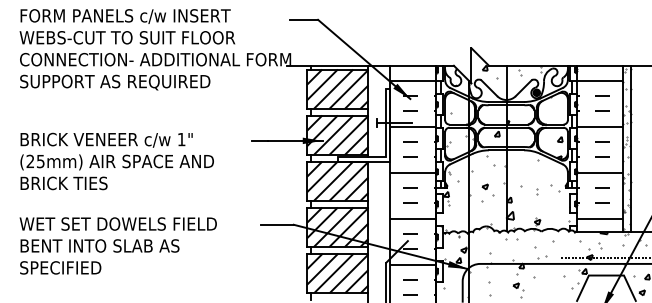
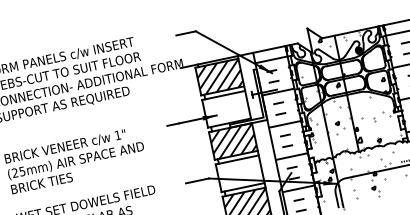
hatch: (337, 134) -> (226, 108), removed
hatch: (337, 227) -> (240, 173), removed

